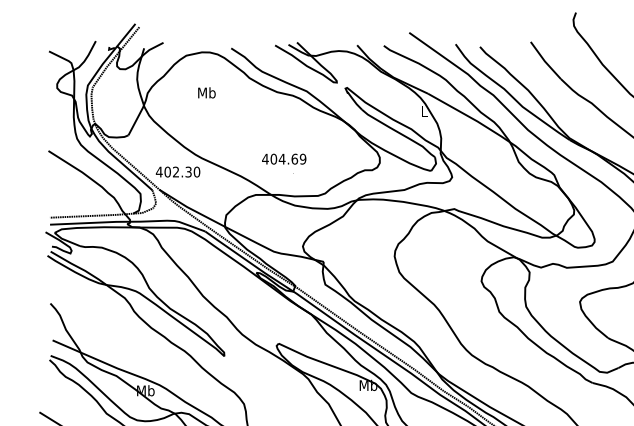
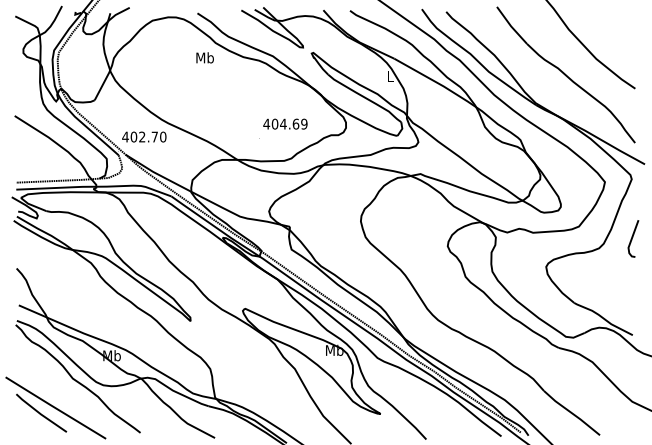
text: (206, 92) -> (204, 57), moved
text: (284, 158) -> (285, 123), moved
text: (188, 171) -> (154, 136), 402.30 -> 402.70

